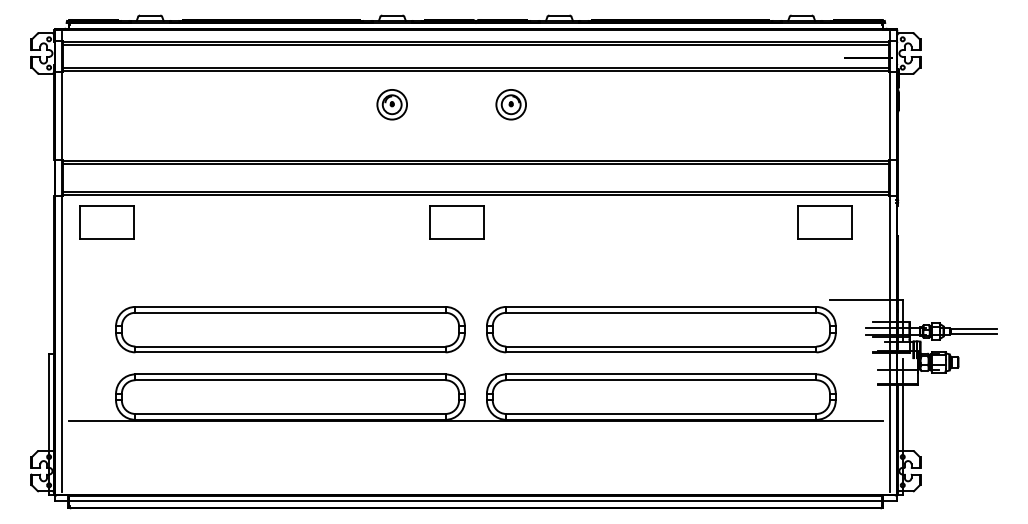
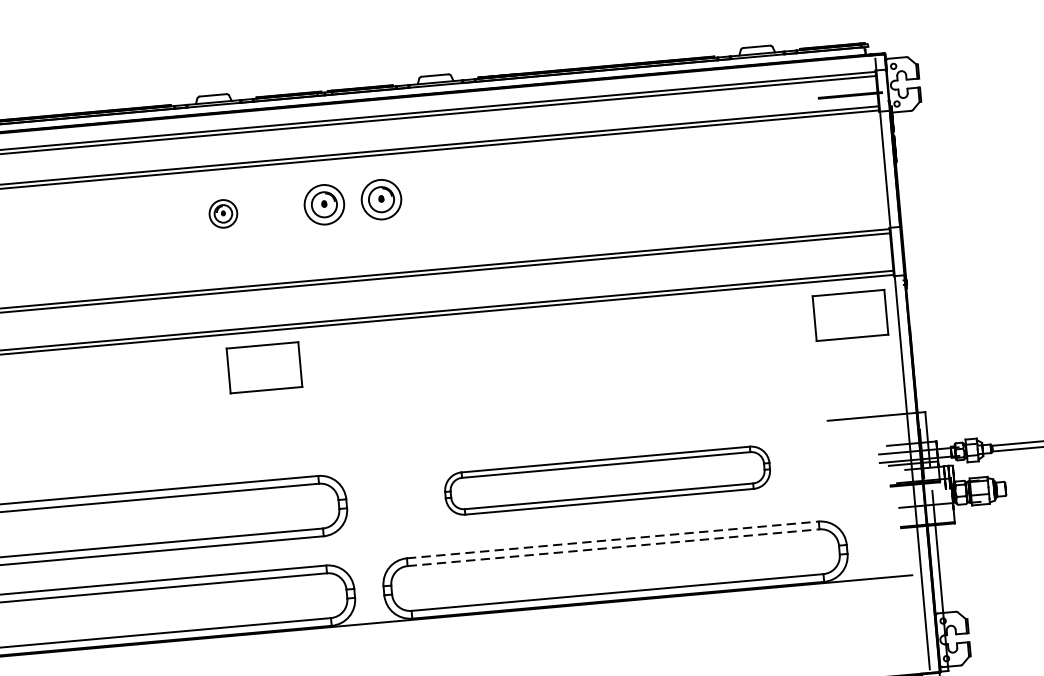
part: (391, 104) -> (222, 213), size x0.7
part: (467, 104) -> (323, 204), added
part: (456, 222) -> (264, 367), moved
part: (824, 222) -> (849, 315), moved
part: (661, 329) -> (607, 480), size x0.7
line: (661, 374) -> (613, 540), solid -> dashed
line: (661, 380) -> (613, 548), solid -> dashed

